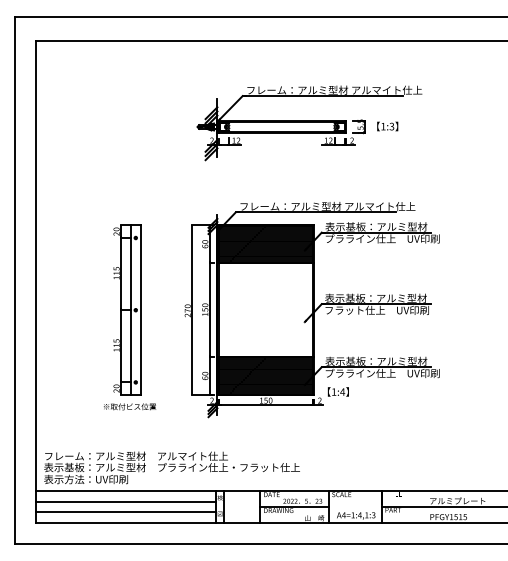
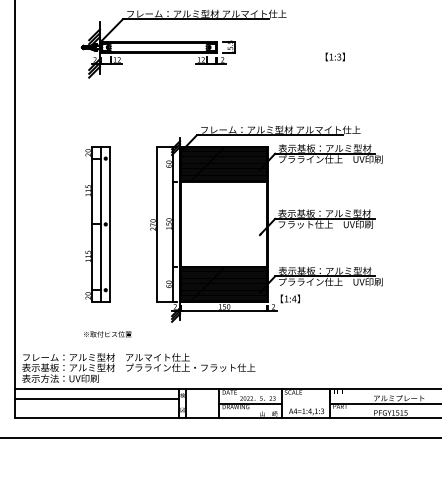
part: (309, 123) -> (183, 44), moved
text: (130, 406) -> (108, 334), moved
line: (126, 512) -> (97, 408), removed

